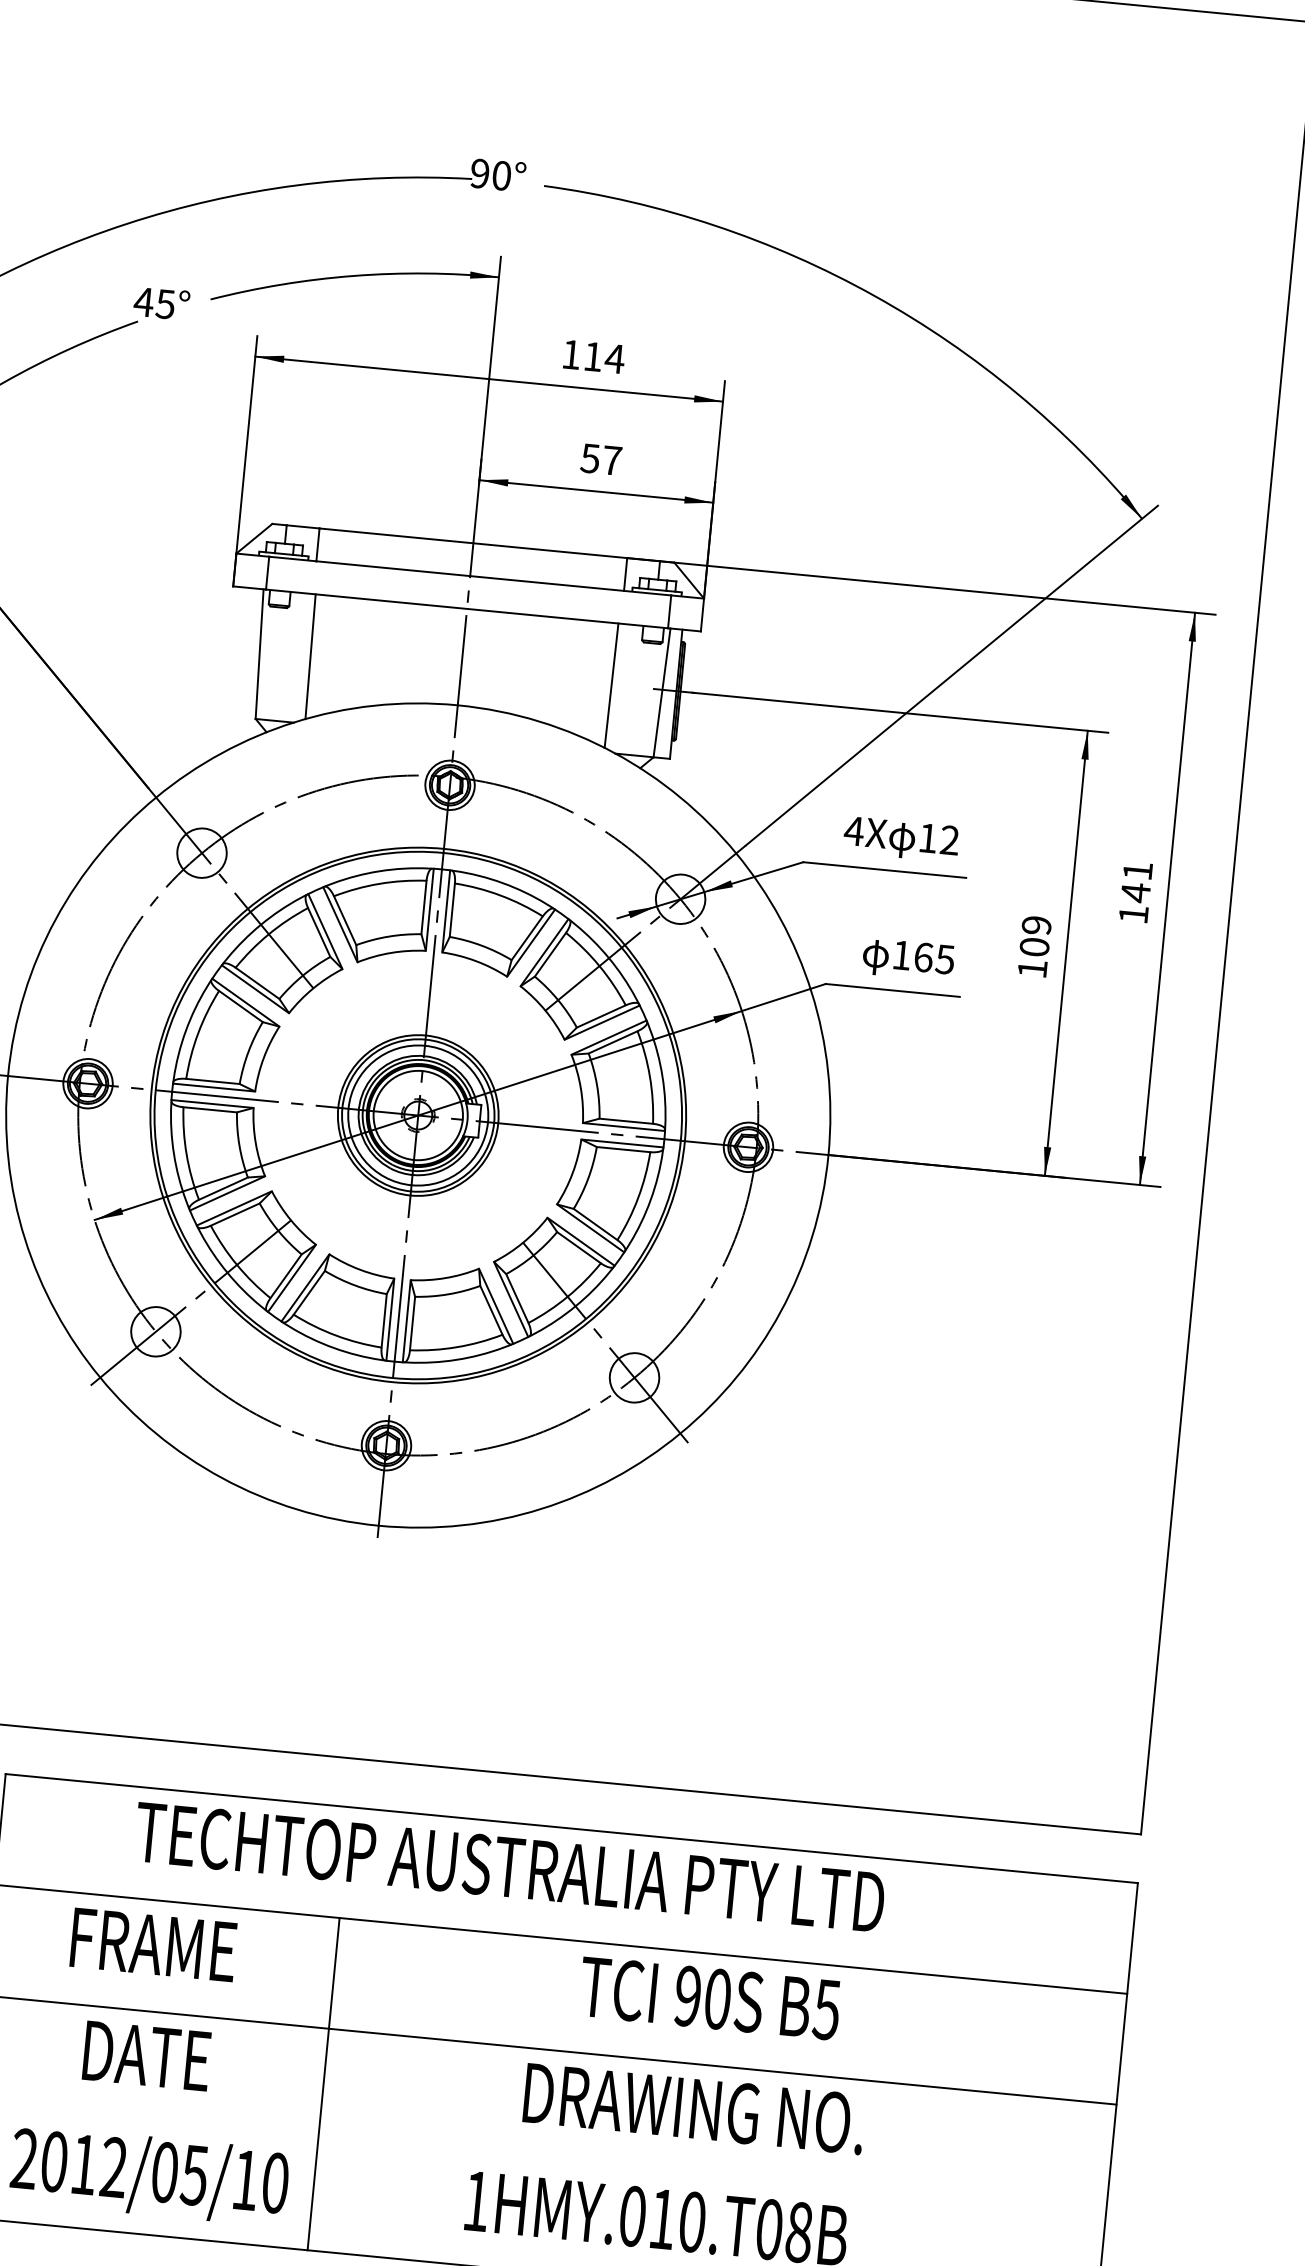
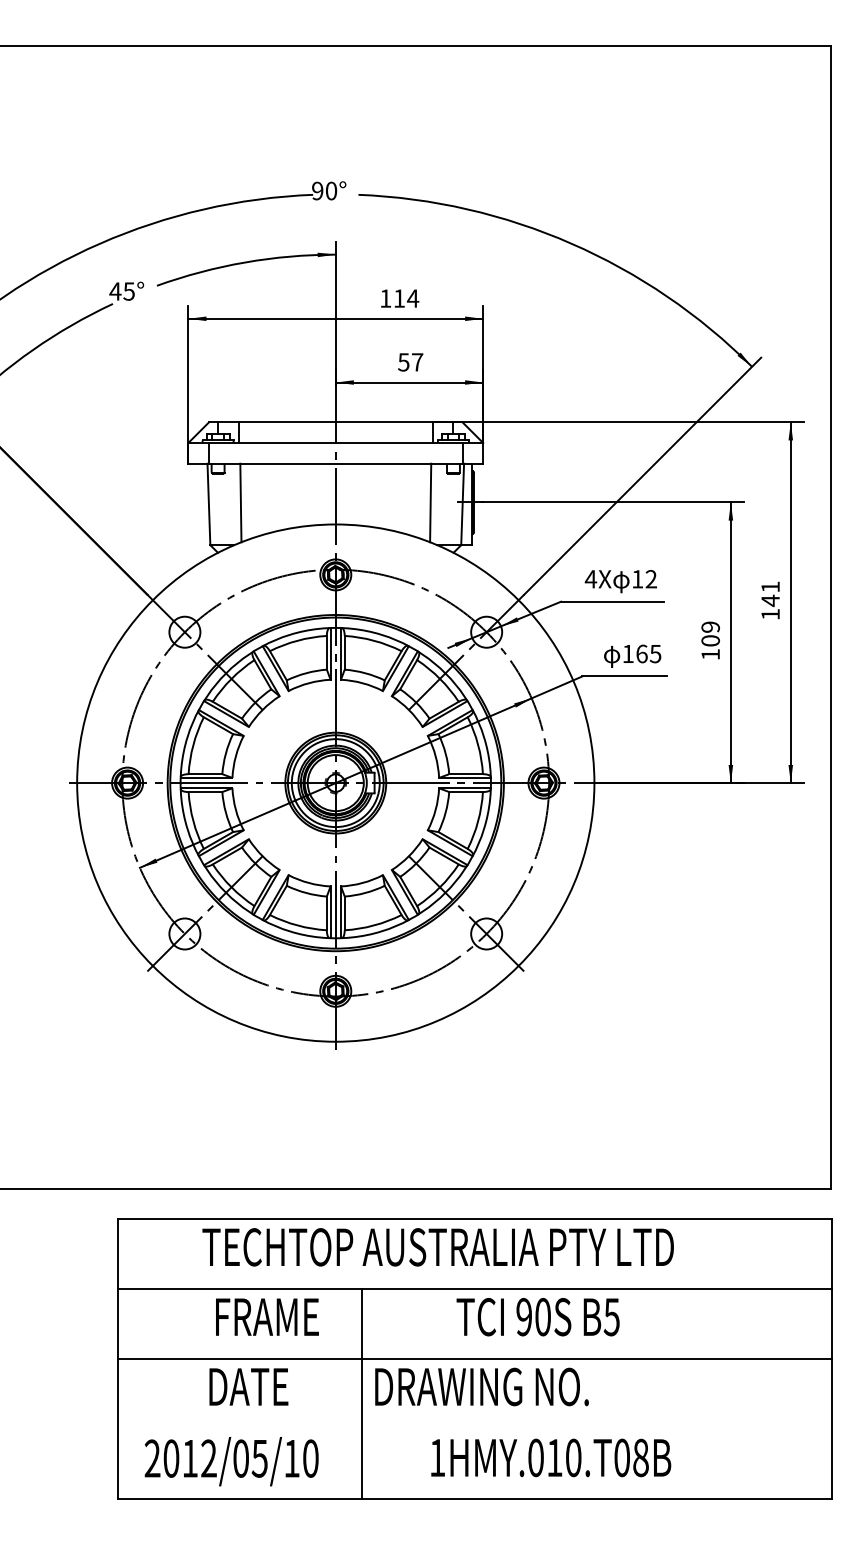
text: (153, 1943) -> (267, 1316), moved
text: (708, 1998) -> (537, 1317), moved
text: (146, 2055) -> (248, 1386), moved
line: (323, 2083) -> (361, 1393), moved
text: (693, 2107) -> (481, 1386), moved

